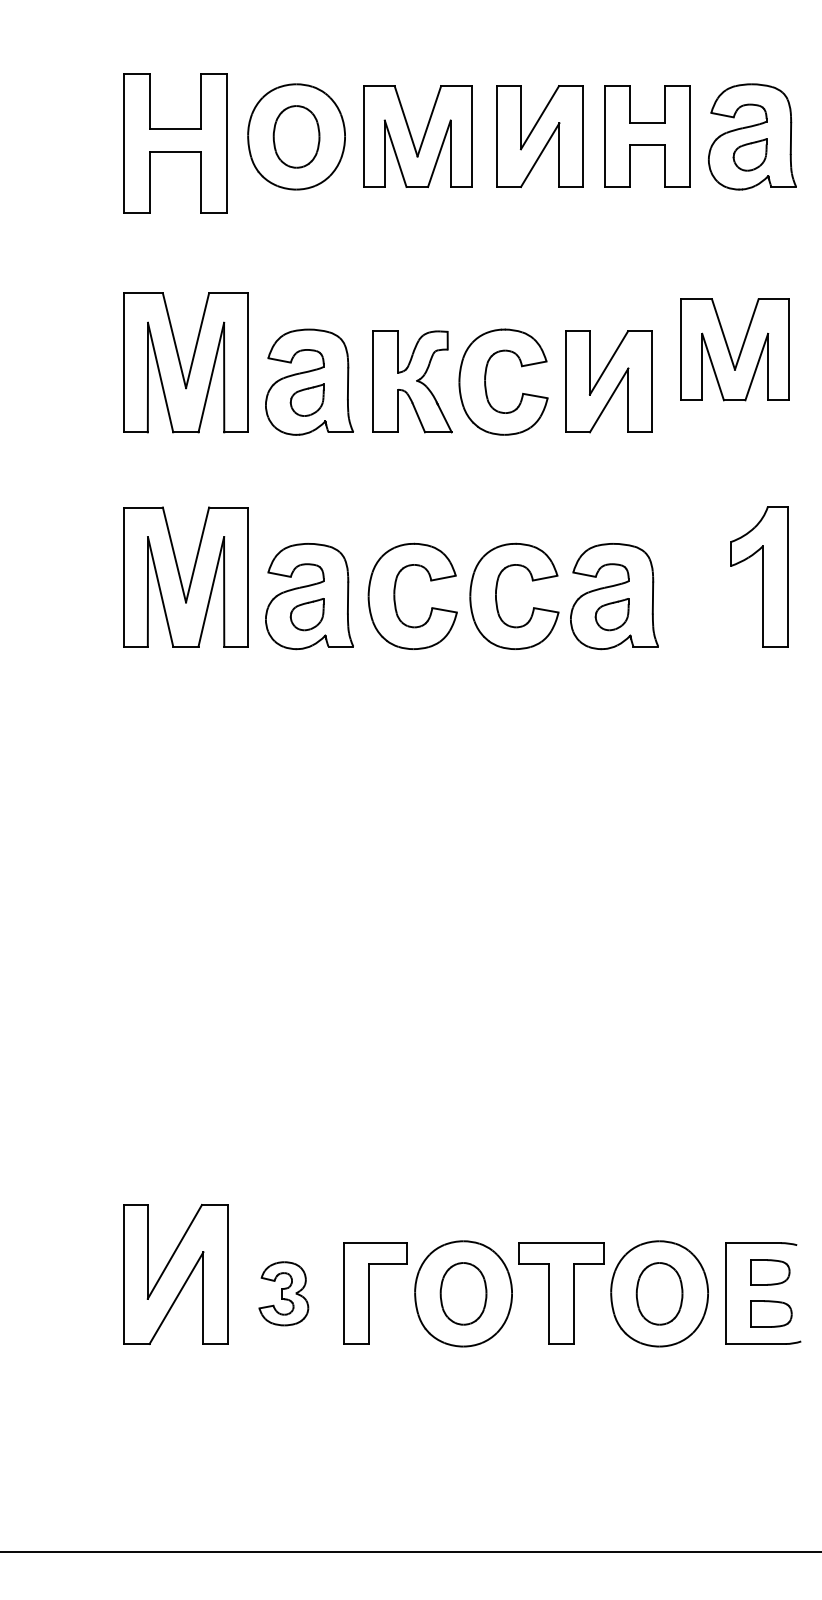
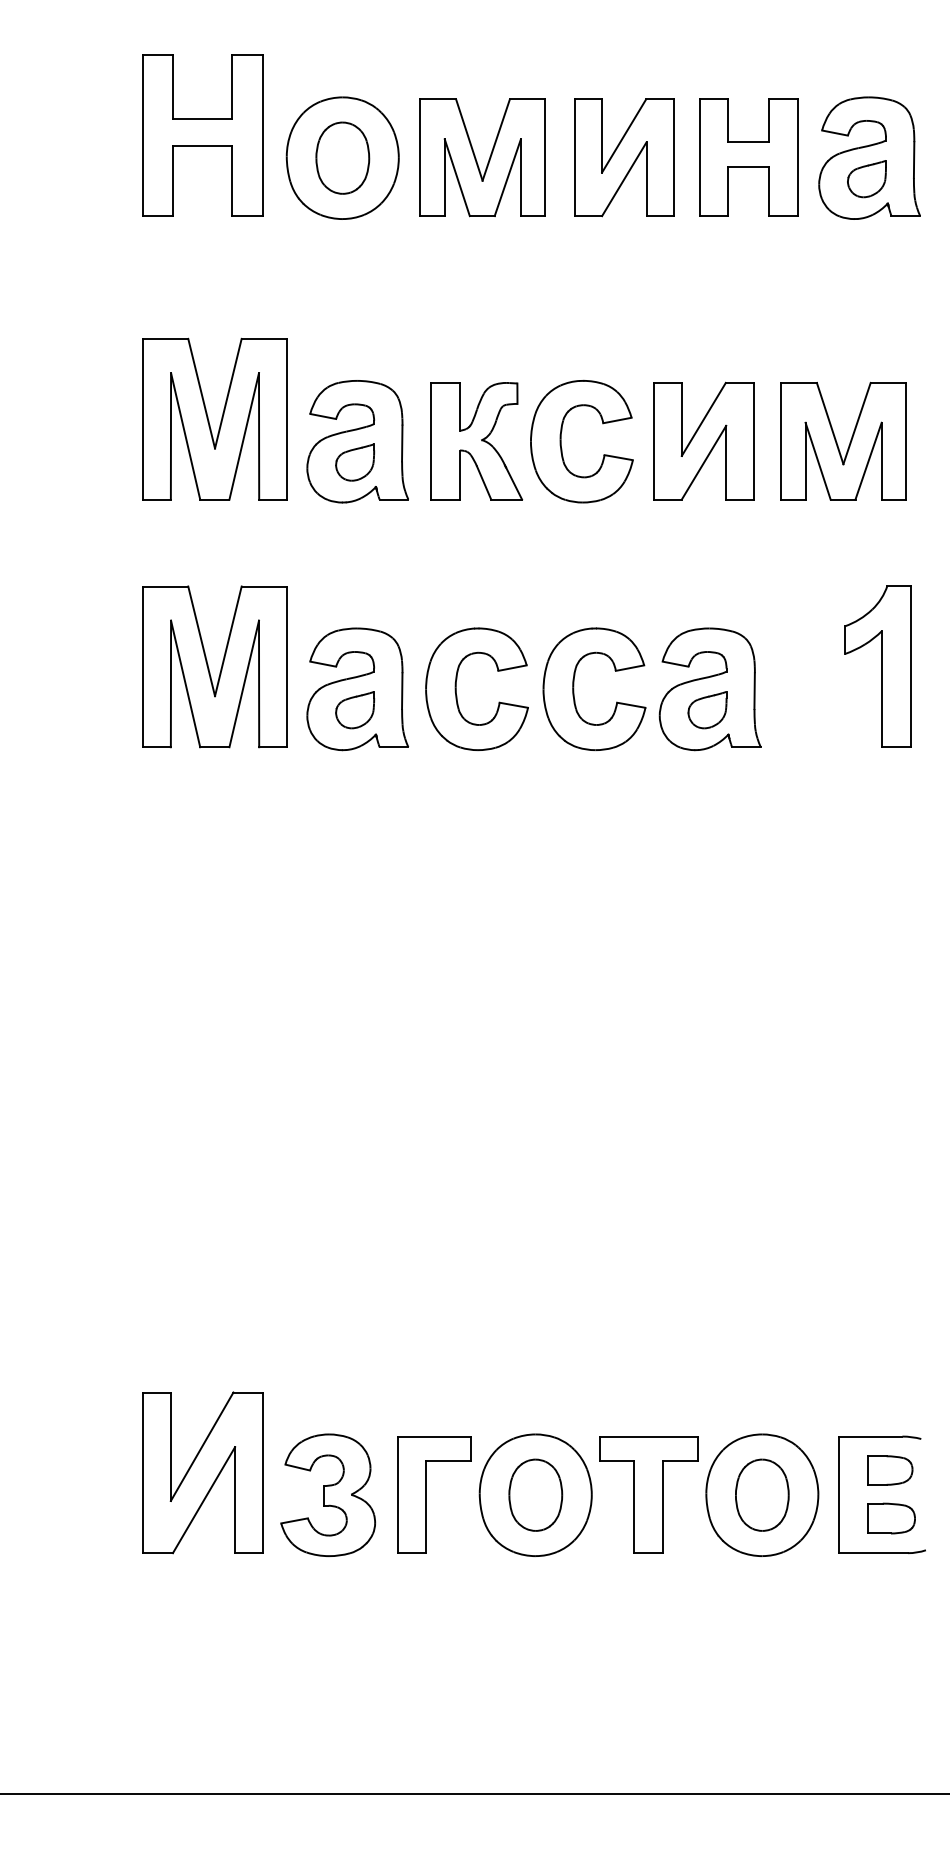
part: (175, 143) -> (202, 135), moved
part: (729, 350) -> (837, 442), moved
part: (283, 1293) -> (327, 1494), size x1.67

